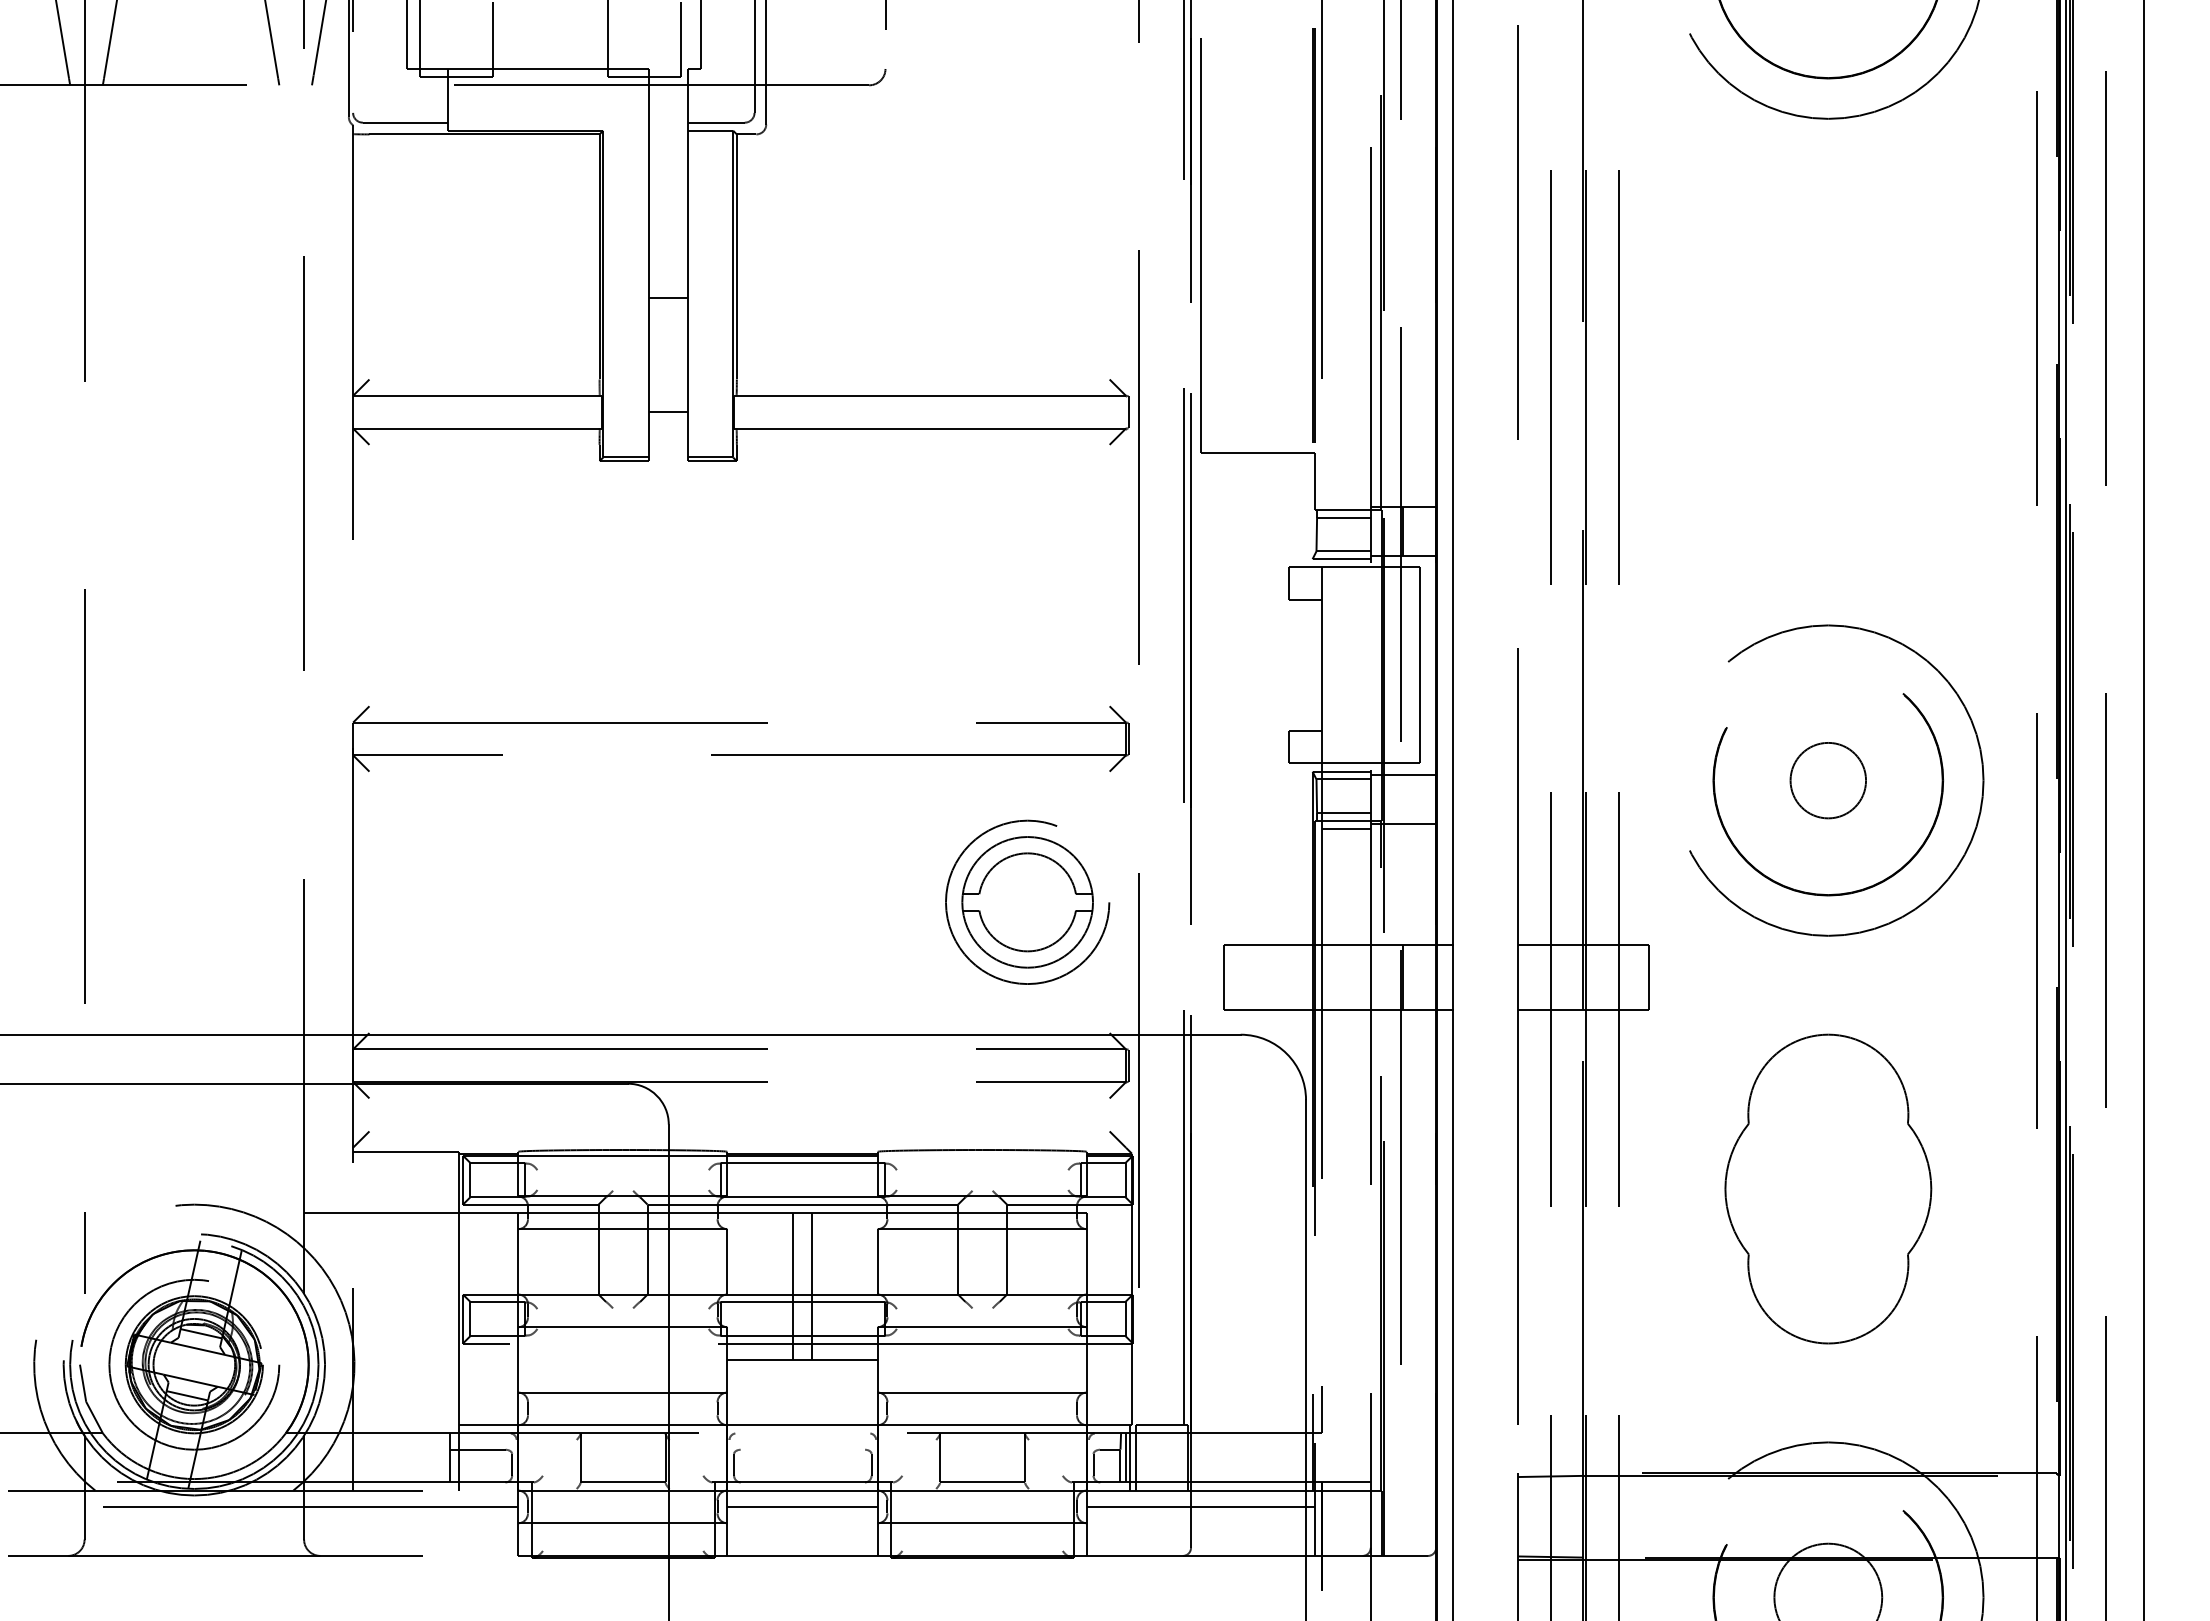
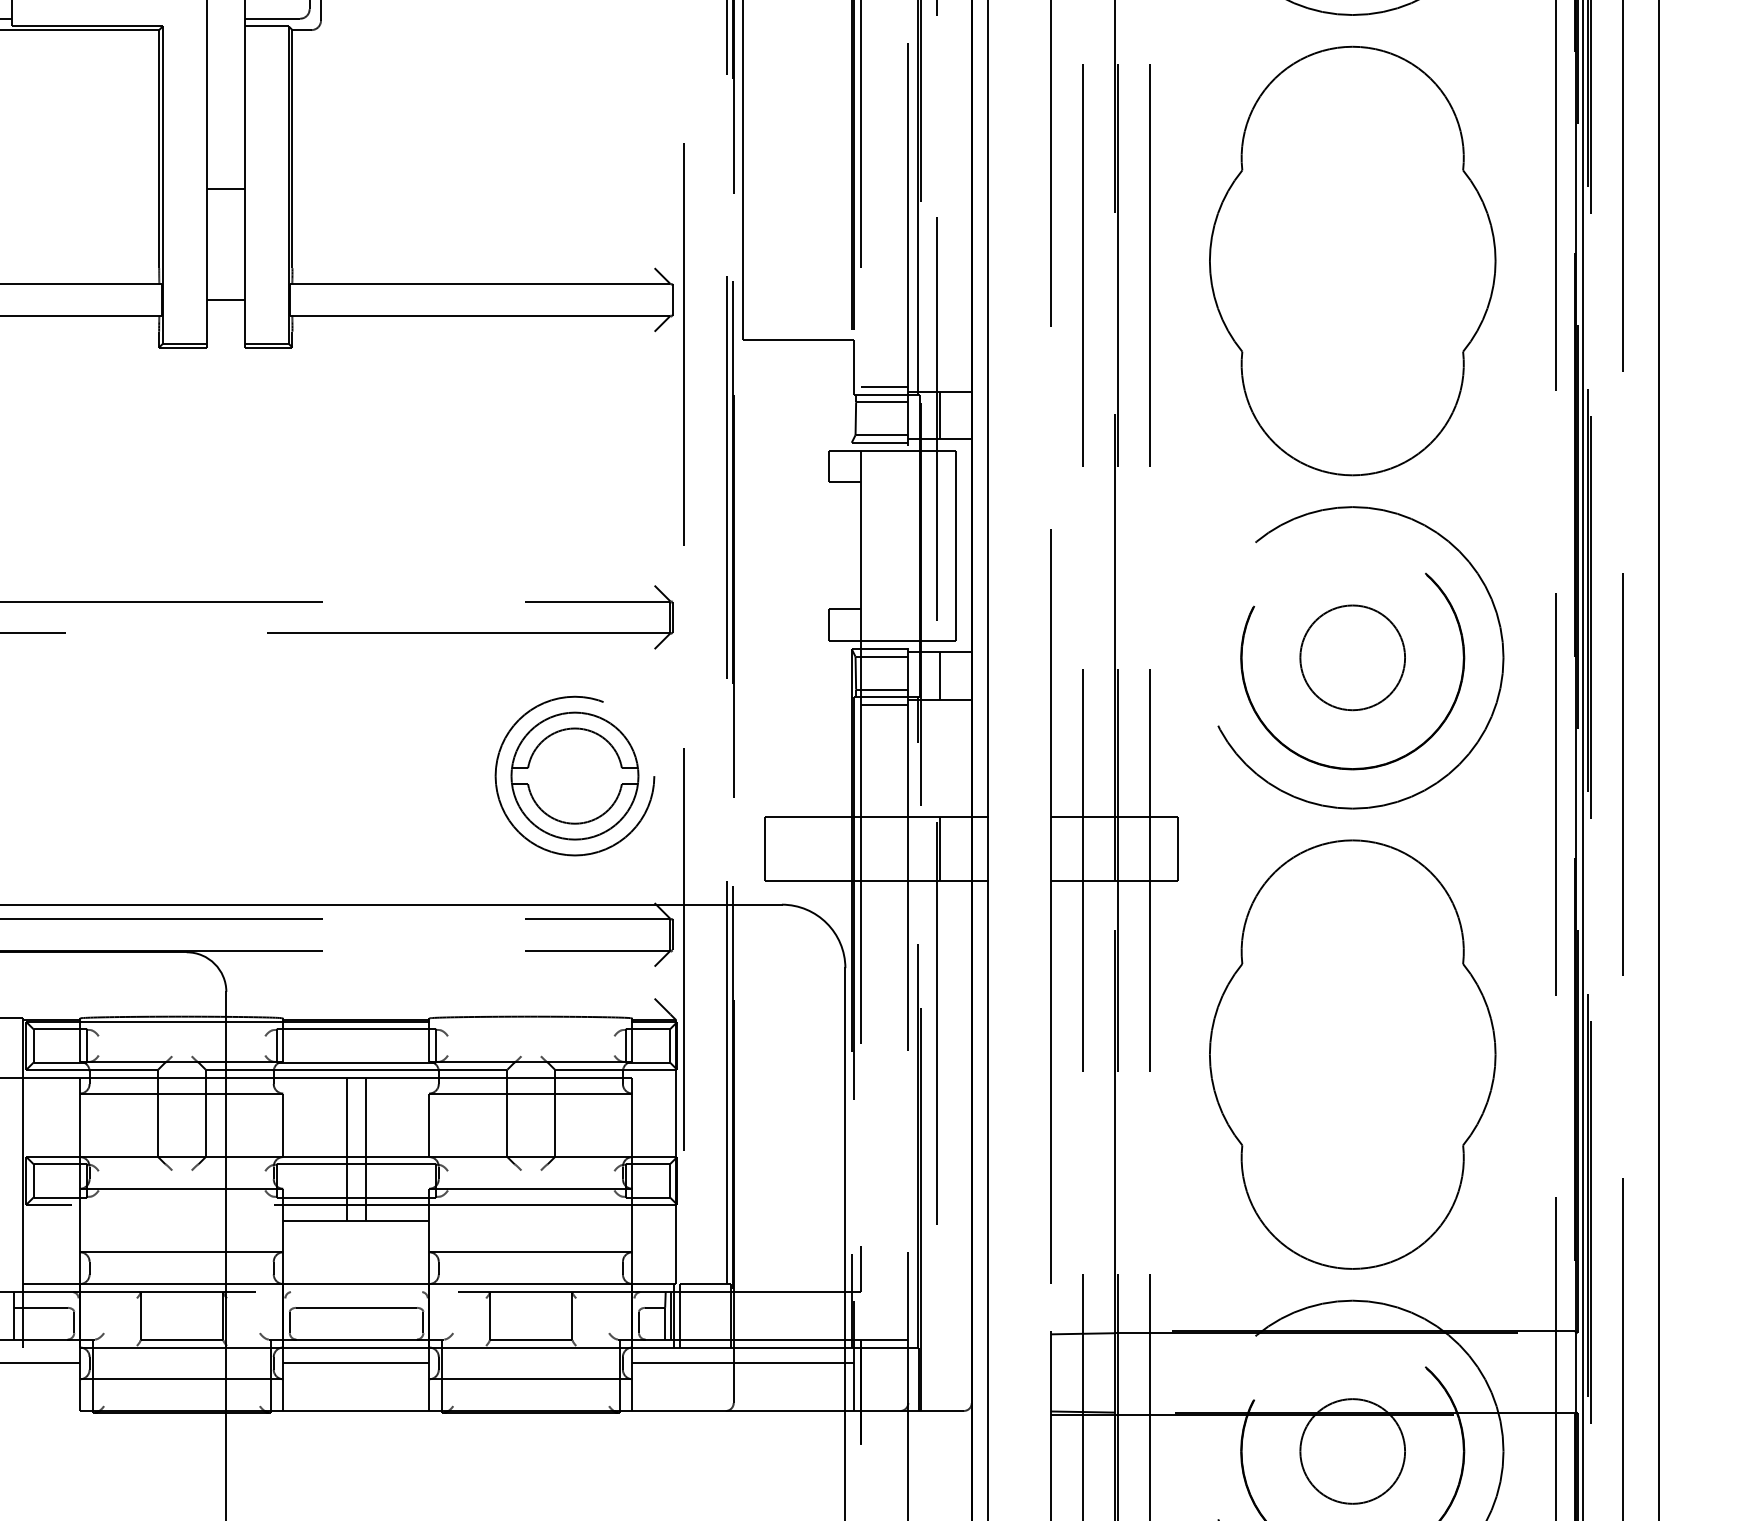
part: (1828, 371) -> (1352, 260), added
line: (1345, 502) -> (883, 387), added
circle: (1828, 780) -> (1352, 657), size x1.43
line: (1403, 799) -> (940, 676), added
part: (1828, 1188) -> (1352, 1054), size x1.43
line: (802, 1449) -> (356, 1307), added

